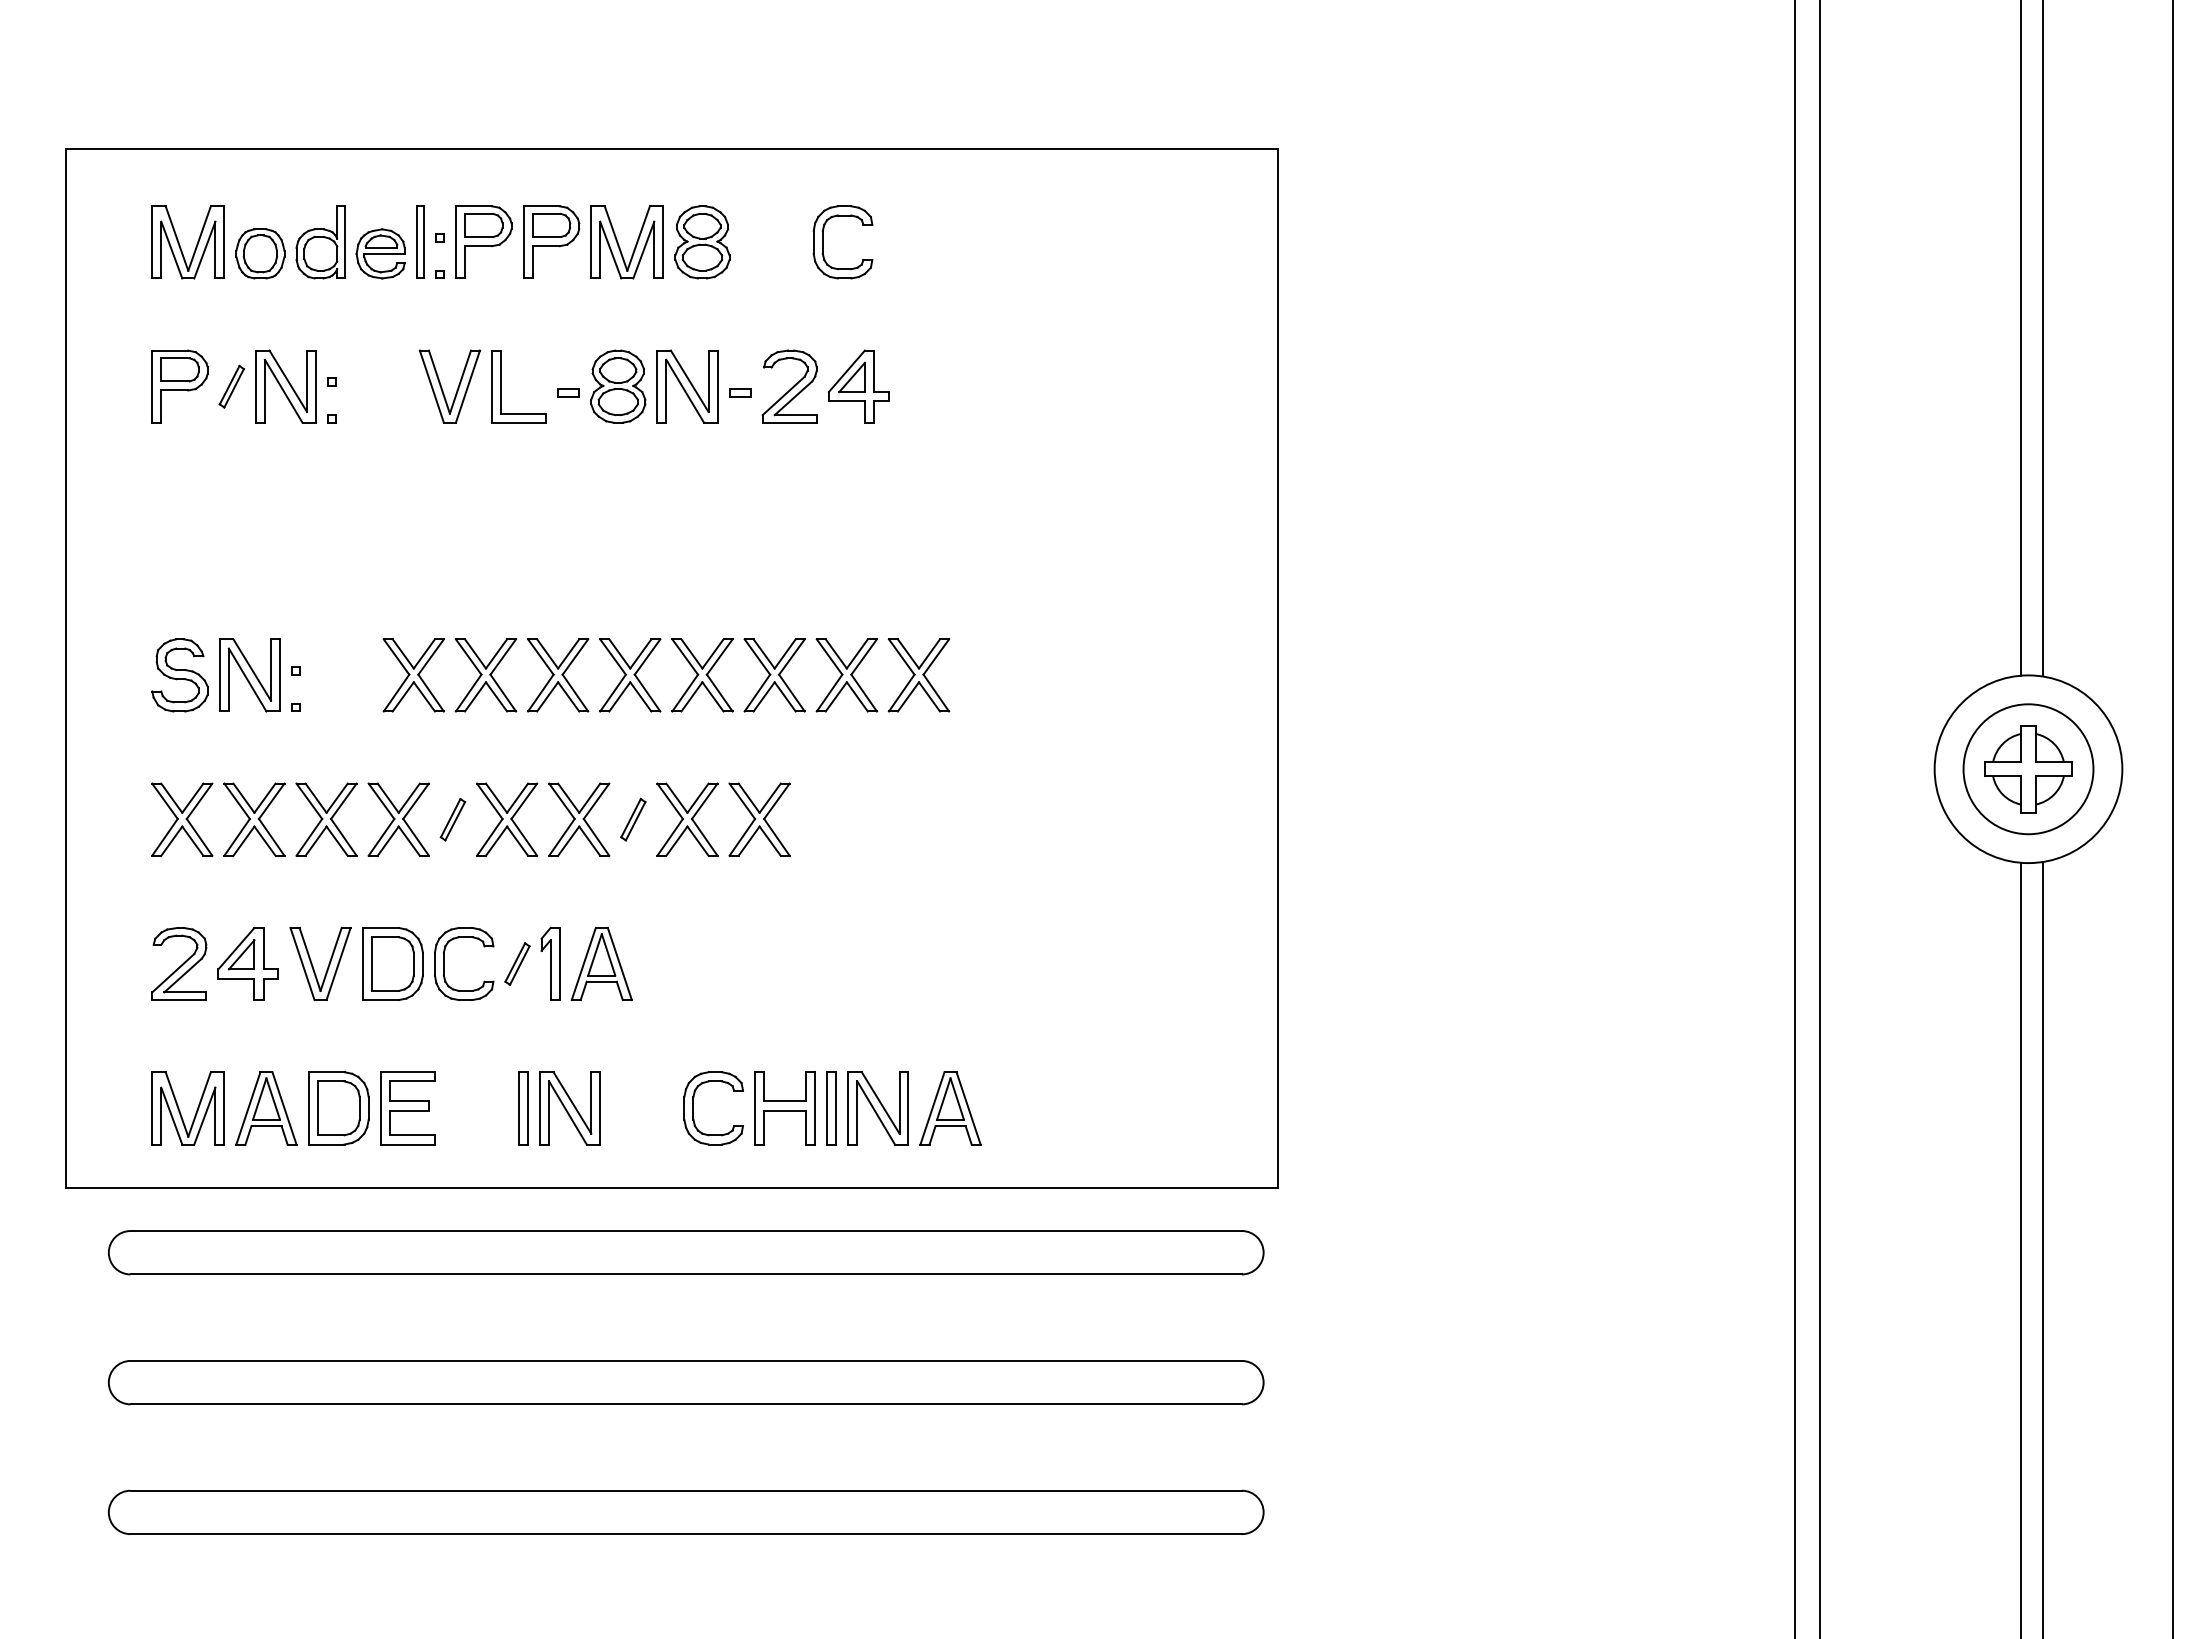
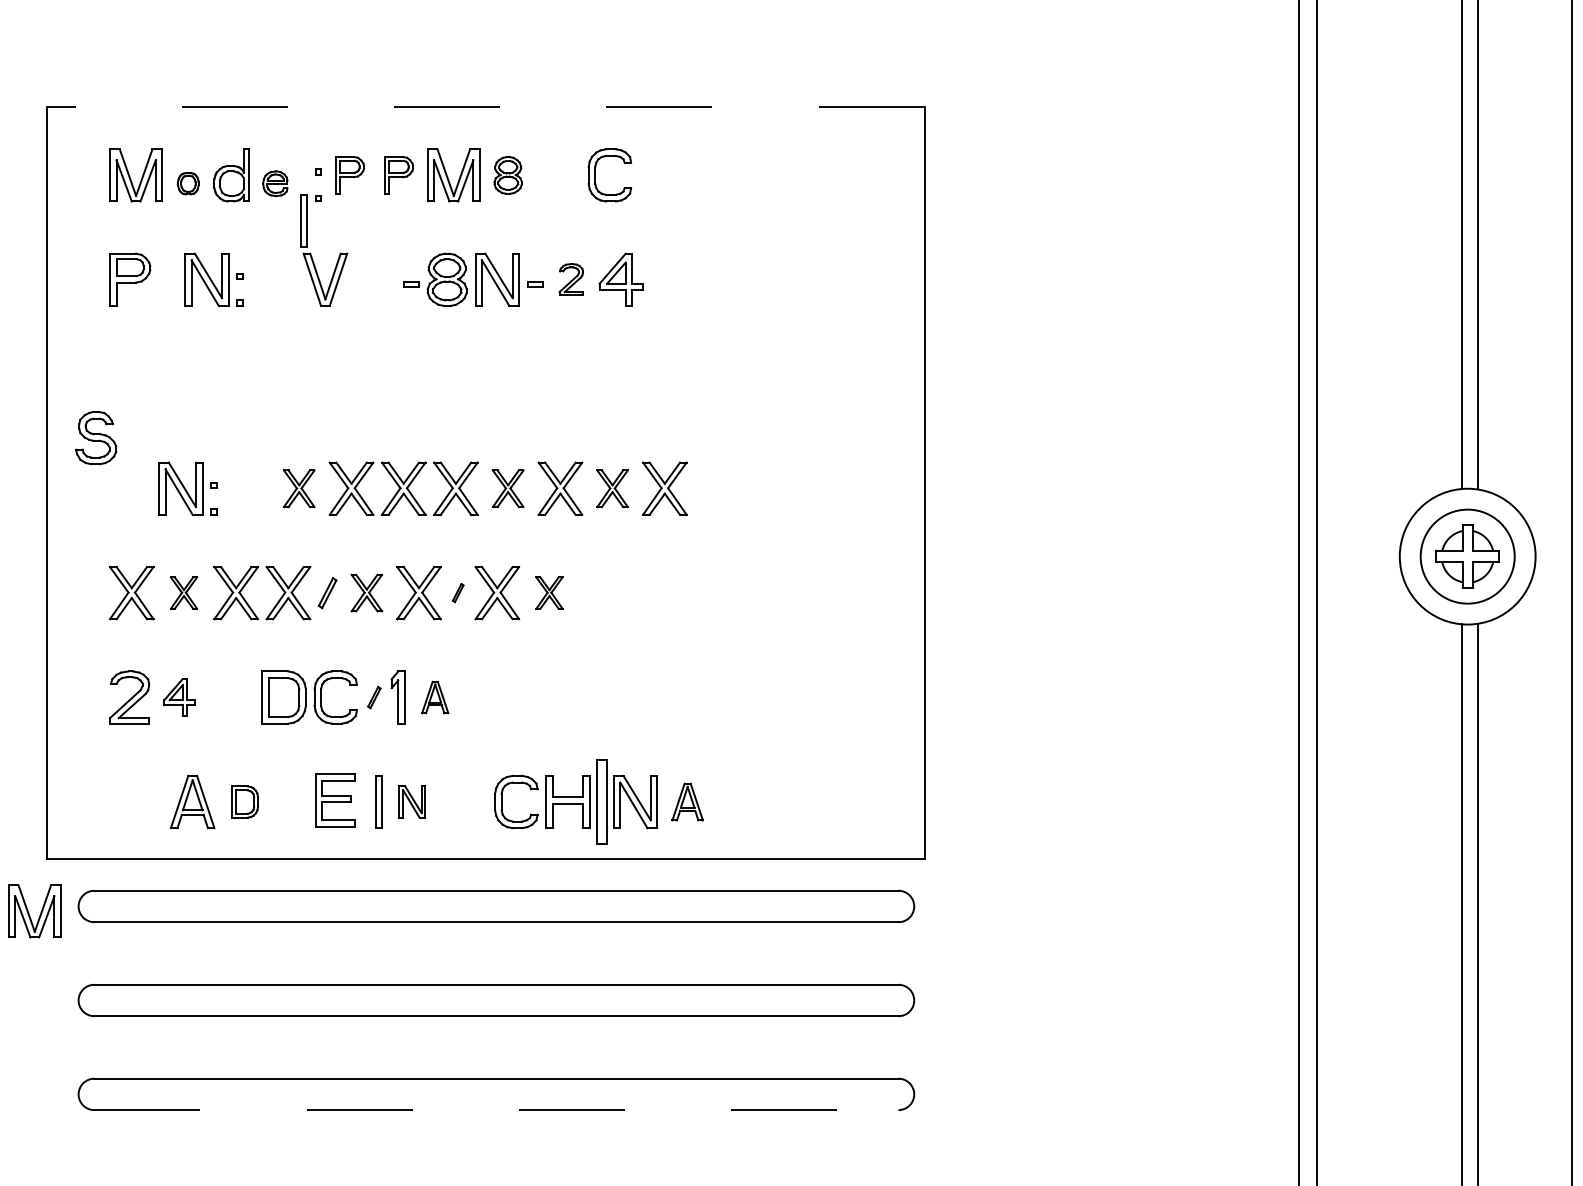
line: (671, 148) -> (485, 107), solid -> dashed
part: (420, 241) -> (304, 220), moved
part: (483, 241) -> (349, 174), size x0.7
part: (551, 241) -> (398, 174), size x0.7
part: (702, 242) -> (508, 175), size x0.7
part: (260, 253) -> (188, 183), size x0.6
part: (380, 253) -> (275, 183), size x0.7
part: (231, 386) -> (167, 279), removed
part: (501, 386) -> (362, 279), removed
part: (789, 386) -> (571, 279), size x0.6
part: (179, 675) -> (95, 438), moved
part: (413, 675) -> (299, 488), size x0.7
part: (702, 675) -> (508, 488), size x0.7
part: (846, 675) -> (612, 488), size x0.7
part: (254, 819) -> (184, 593), size x0.6
part: (507, 819) -> (367, 593), size x0.7
part: (633, 819) -> (458, 593), size x0.6
part: (759, 819) -> (549, 593), size x0.6
part: (247, 963) -> (178, 697), size x0.7
part: (517, 963) -> (374, 697), size x0.7
part: (601, 963) -> (435, 697), size x0.6
part: (313, 965) -> (226, 698), removed
part: (338, 1108) -> (244, 802), size x0.6
part: (407, 1108) -> (335, 800), moved
part: (569, 1108) -> (411, 802), size x0.6
part: (831, 1108) -> (601, 802), size x1.6
part: (950, 1108) -> (687, 802), size x0.7
part: (180, 1110) -> (29, 912), moved
line: (686, 1534) -> (496, 1110), solid -> dashed

